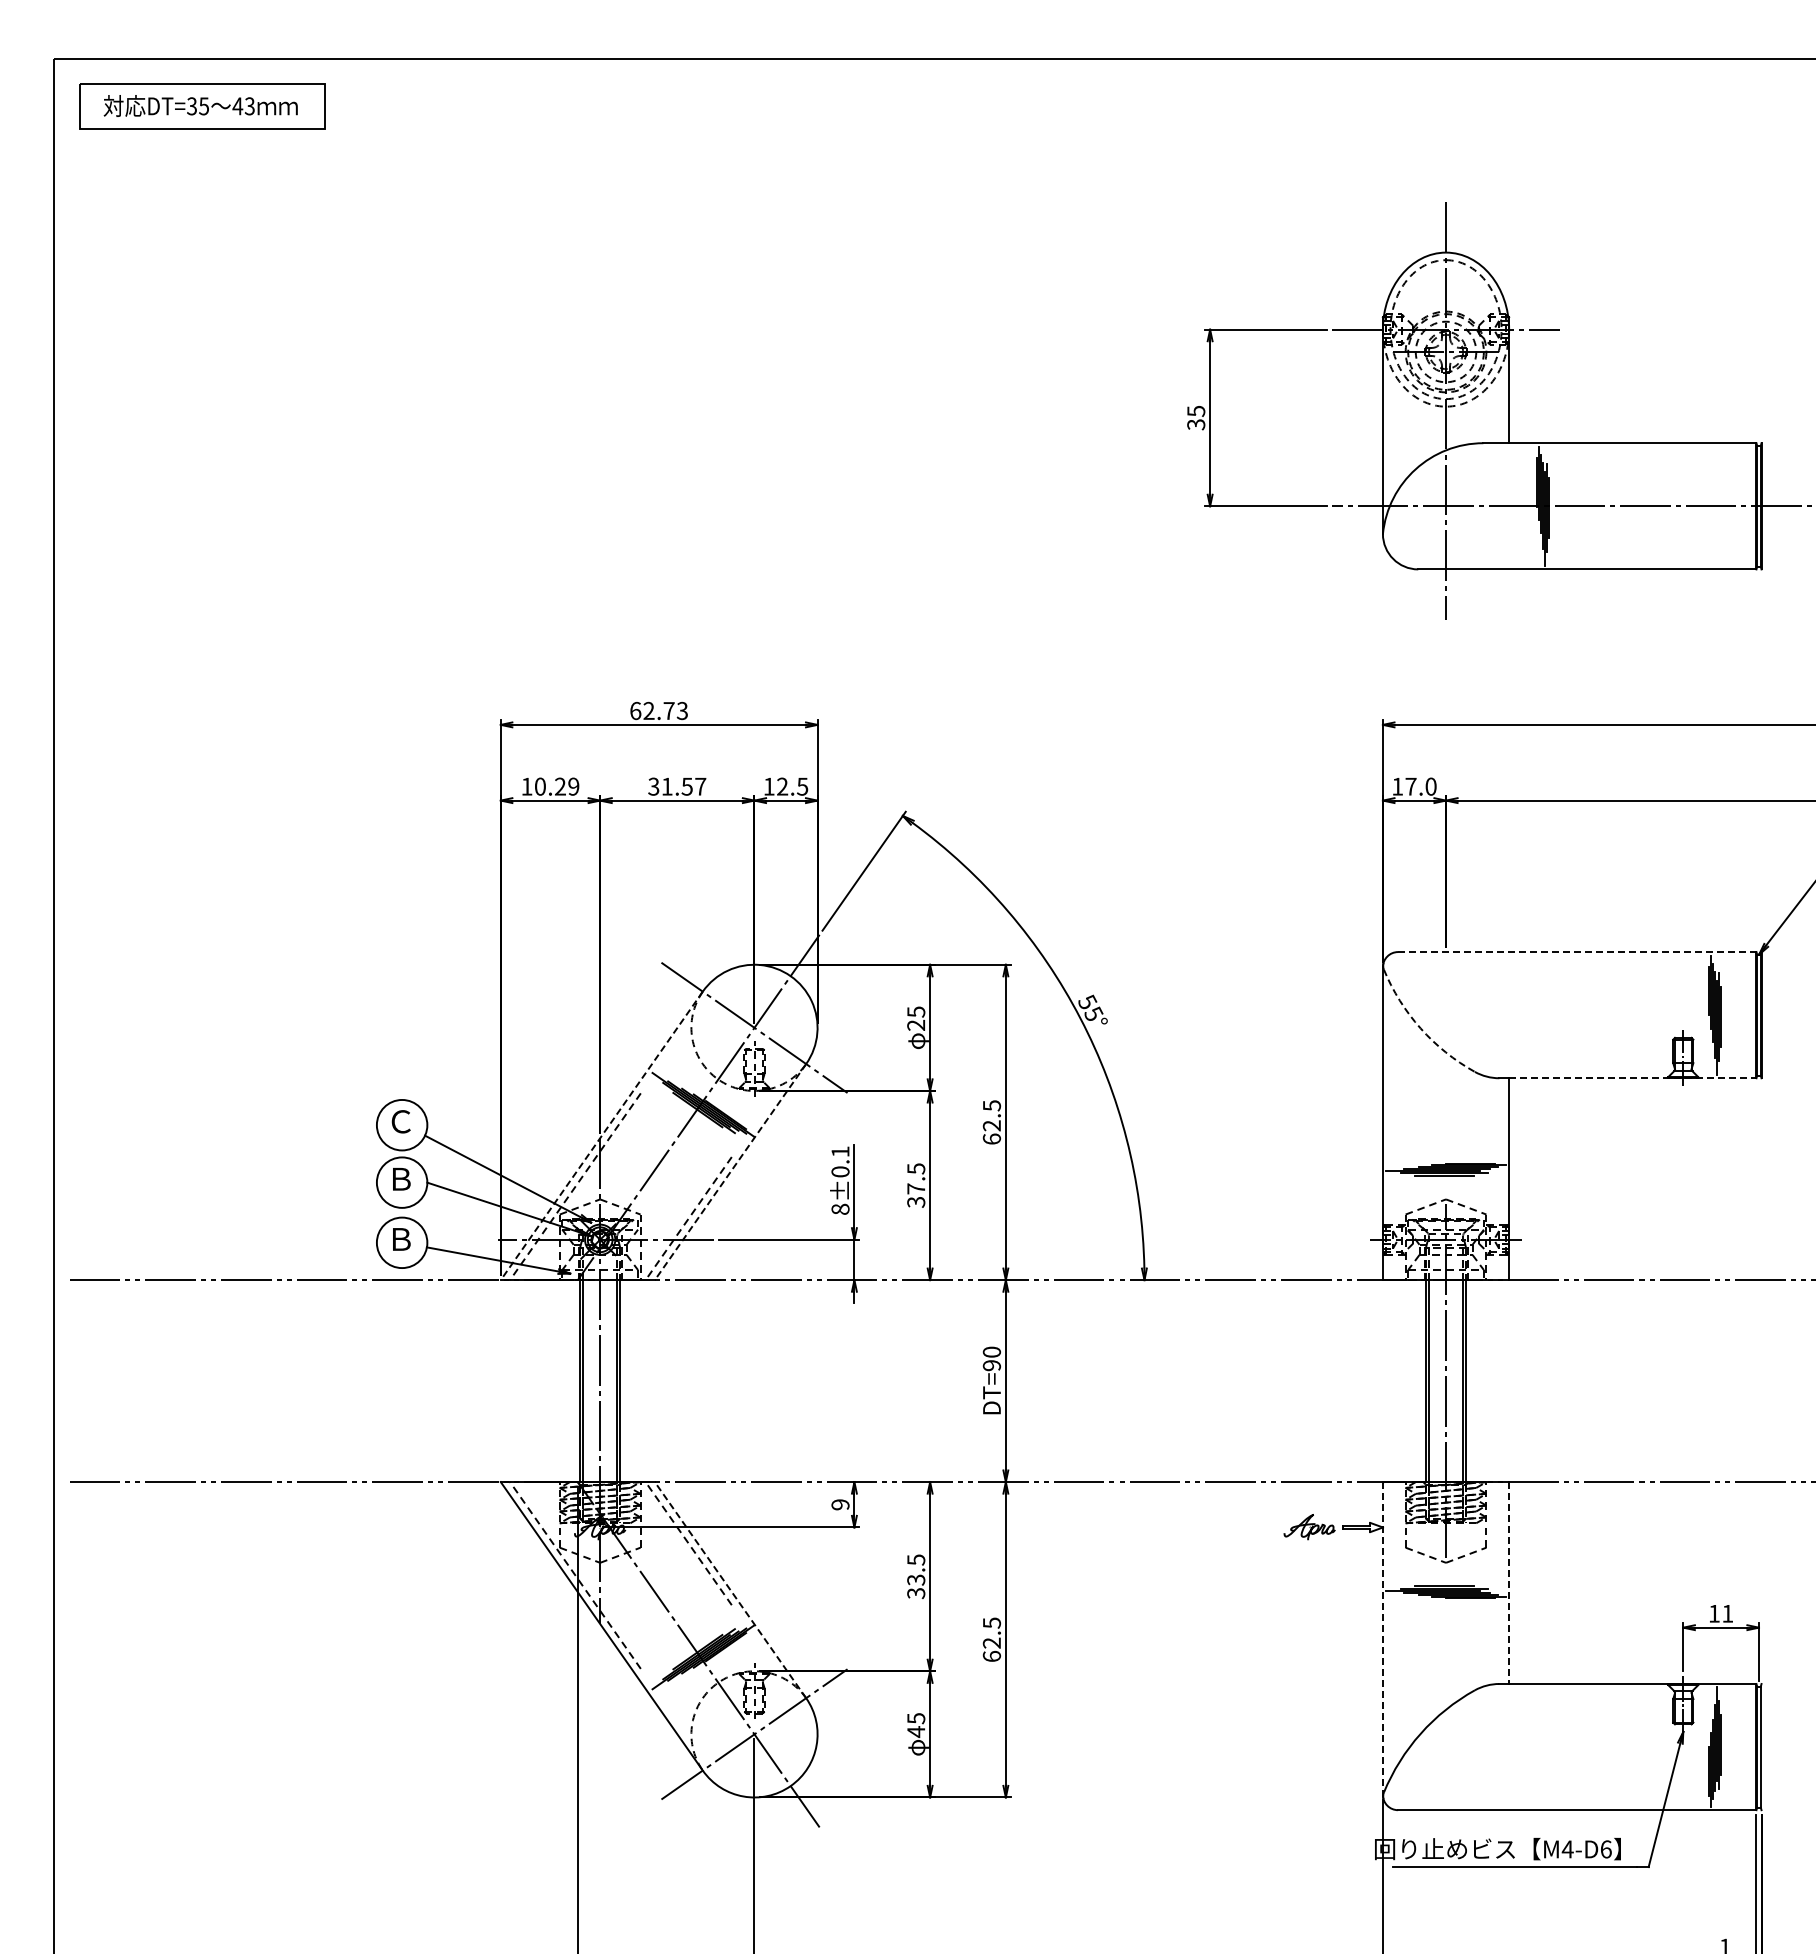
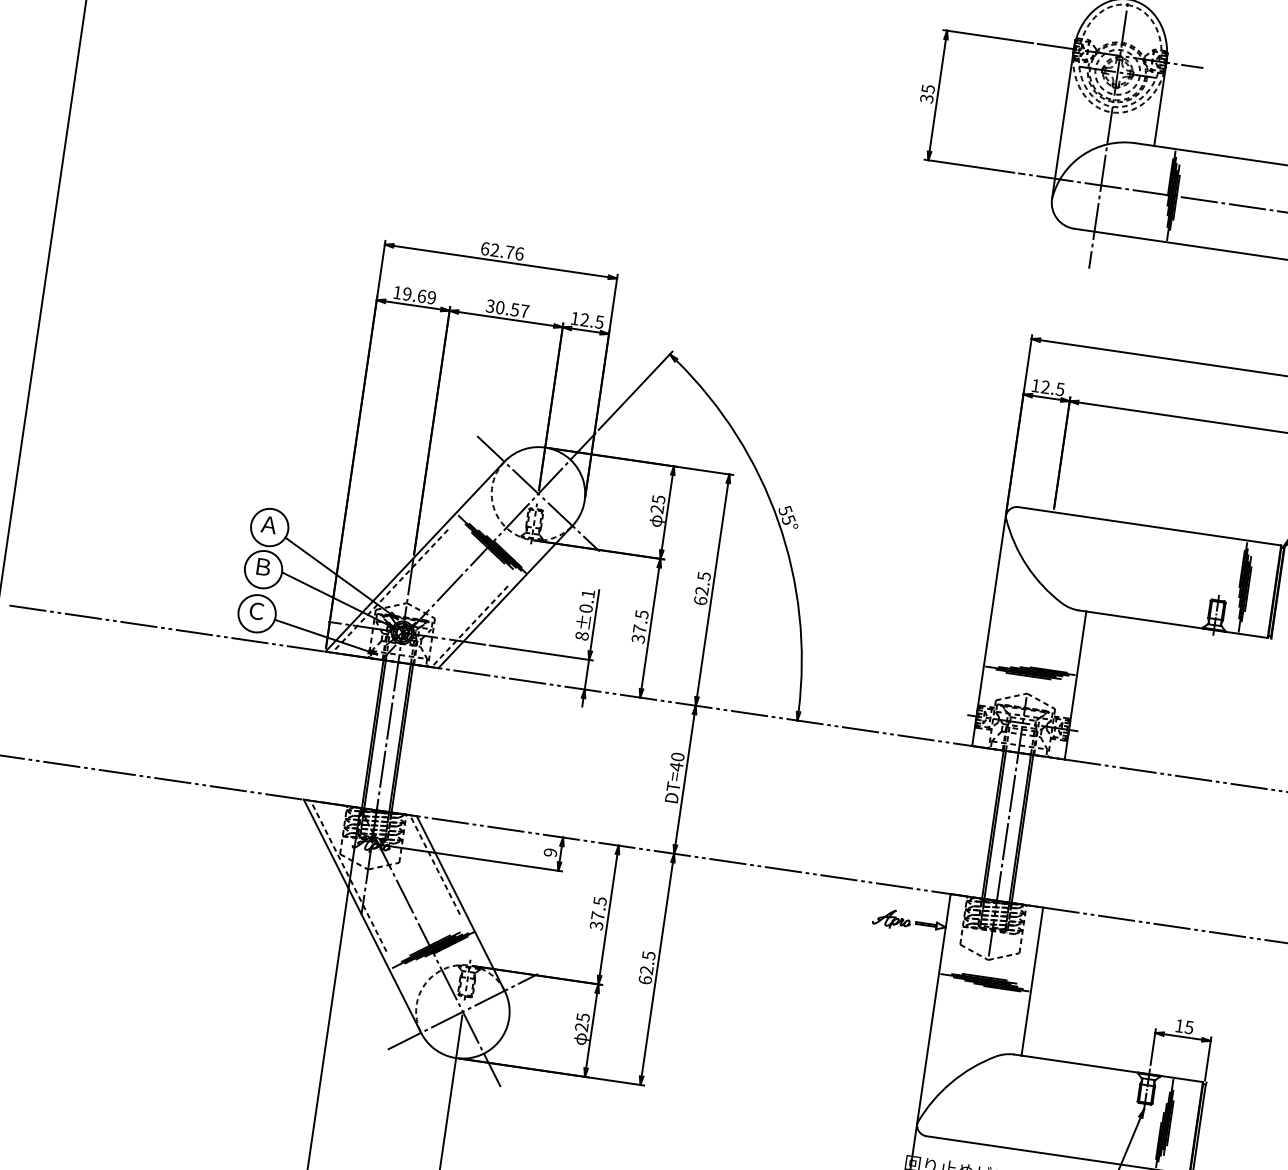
text: (682, 711) -> (519, 254), 62.73 -> 62.76
text: (550, 786) -> (414, 295), 10.29 -> 19.69
text: (666, 786) -> (499, 307), 31.57 -> 30.57
text: (1420, 786) -> (1052, 388), 17.0 -> 12.5
line: (1577, 952) -> (1149, 526), dashed -> solid
arc: (1420, 1028) -> (1026, 565), dashed -> solid
line: (1632, 1078) -> (1176, 624), dashed -> solid
text: (400, 1121) -> (268, 524), Ｃ -> Ａ
line: (601, 1136) -> (414, 557), dashed -> solid
line: (730, 1172) -> (505, 597), dashed -> solid
text: (400, 1239) -> (256, 611), Ｂ -> Ｃ
text: (991, 1365) -> (676, 766), DT=90 -> DT=40
text: (916, 1579) -> (598, 915), 33.5 -> 37.5
line: (1509, 1583) -> (1032, 981), dashed -> solid
line: (730, 1590) -> (460, 903), dashed -> solid
text: (1727, 1613) -> (1189, 1027), 11 -> 15
line: (1382, 1639) -> (933, 1009), dashed -> solid
text: (916, 1732) -> (581, 1027), 45 -> 25

